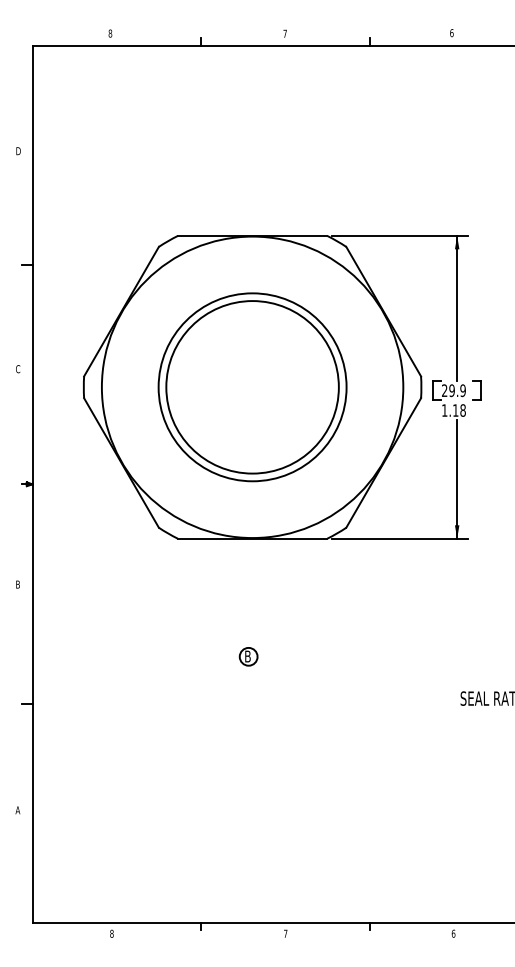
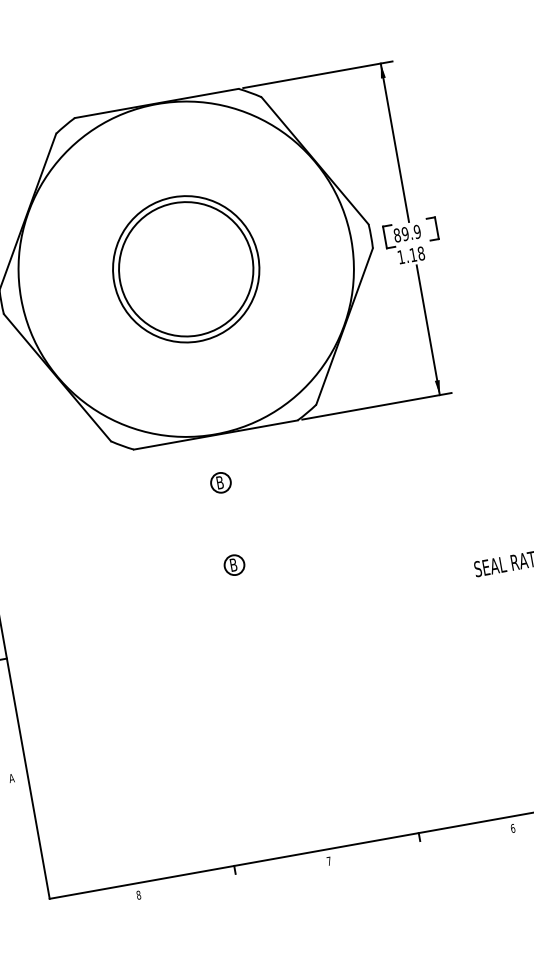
part: (252, 387) -> (186, 269), size x0.7
text: (444, 390) -> (397, 235), 29.9 -> 89.9
part: (249, 581) -> (220, 482), added

